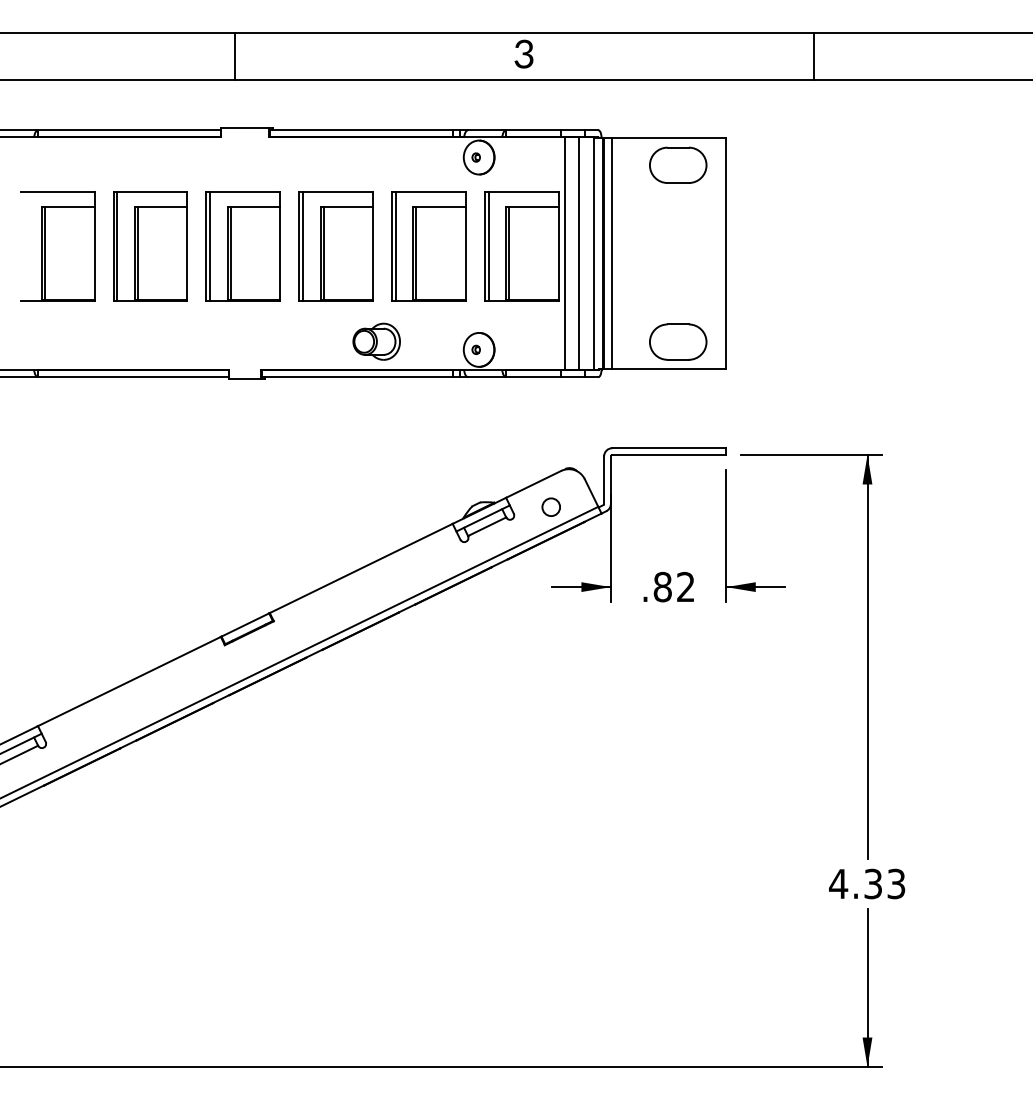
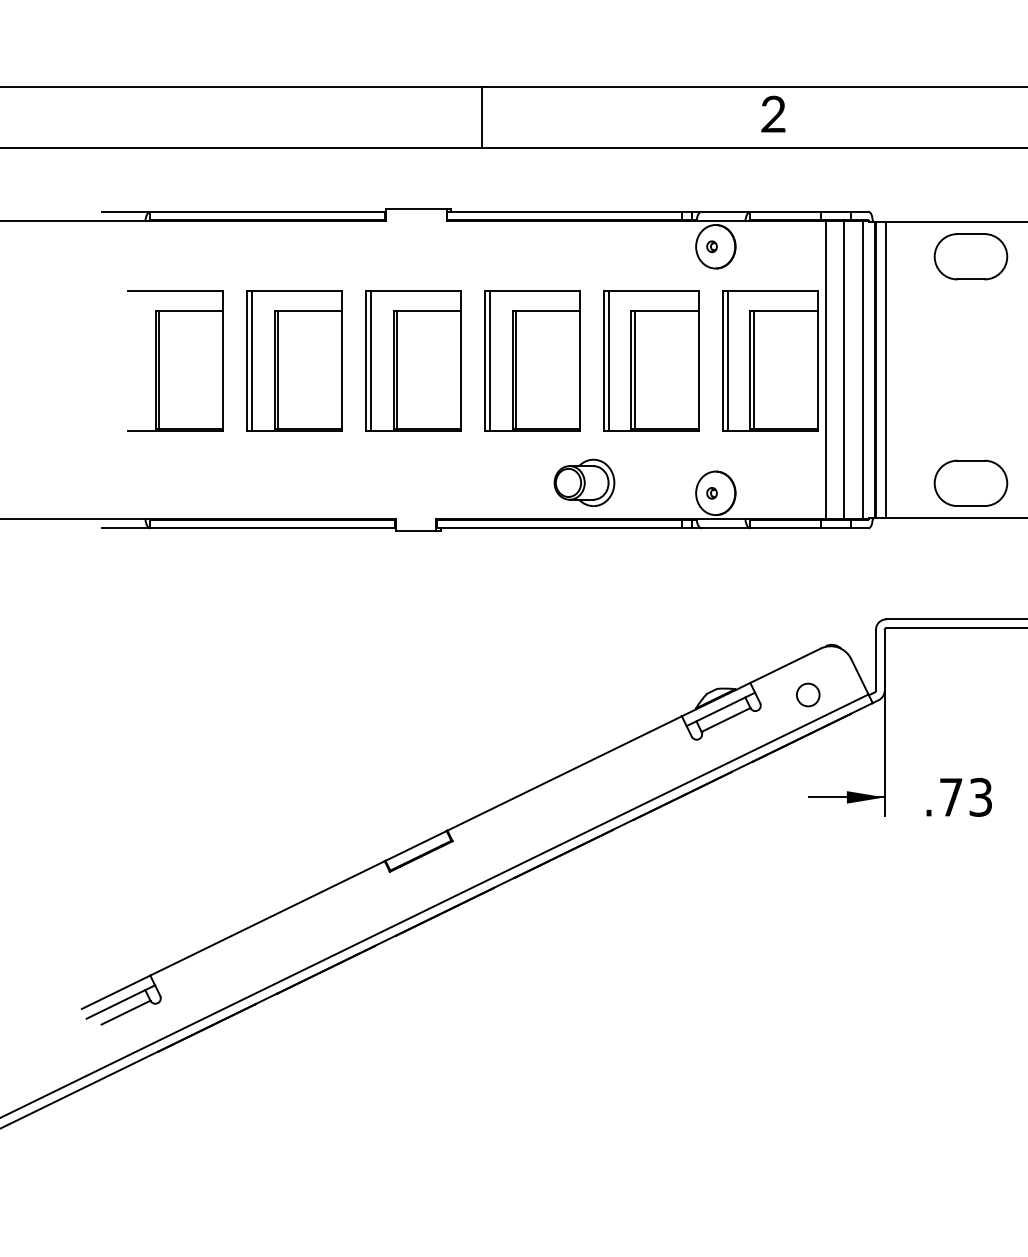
text: (523, 55) -> (772, 115), 3 -> 2
line: (234, 56) -> (481, 117), moved
text: (673, 586) -> (964, 796), .82 -> .73

